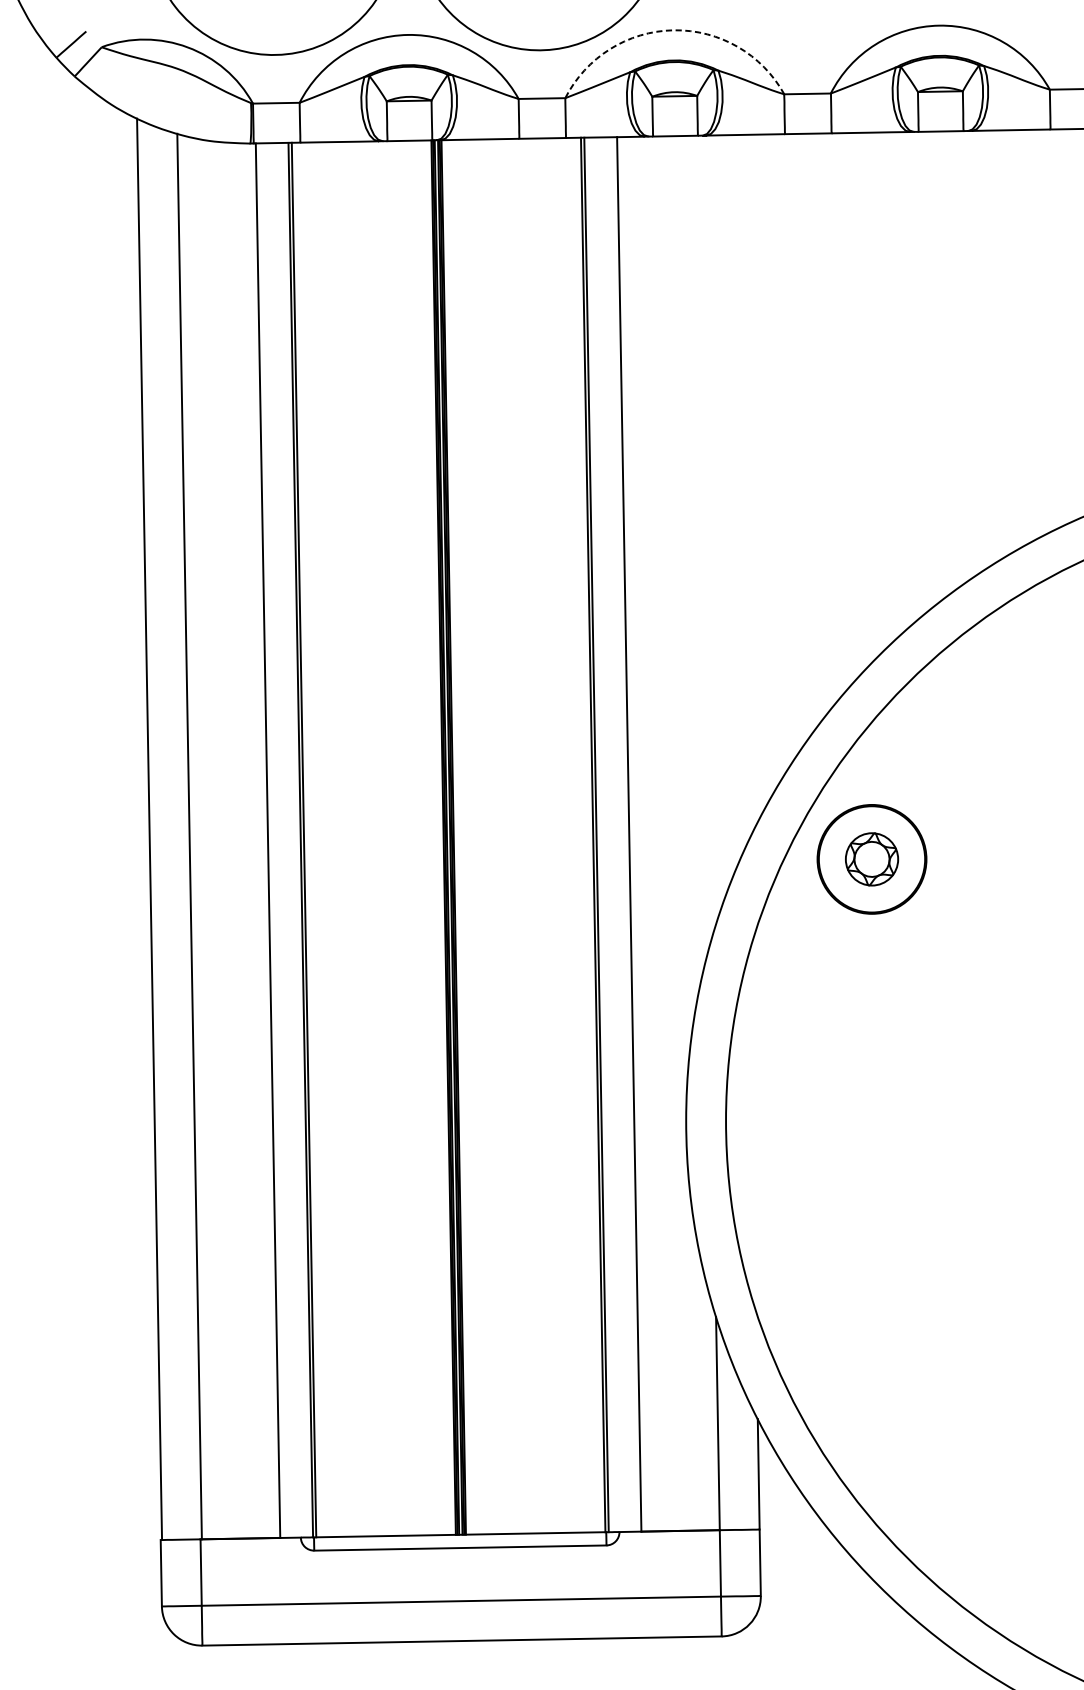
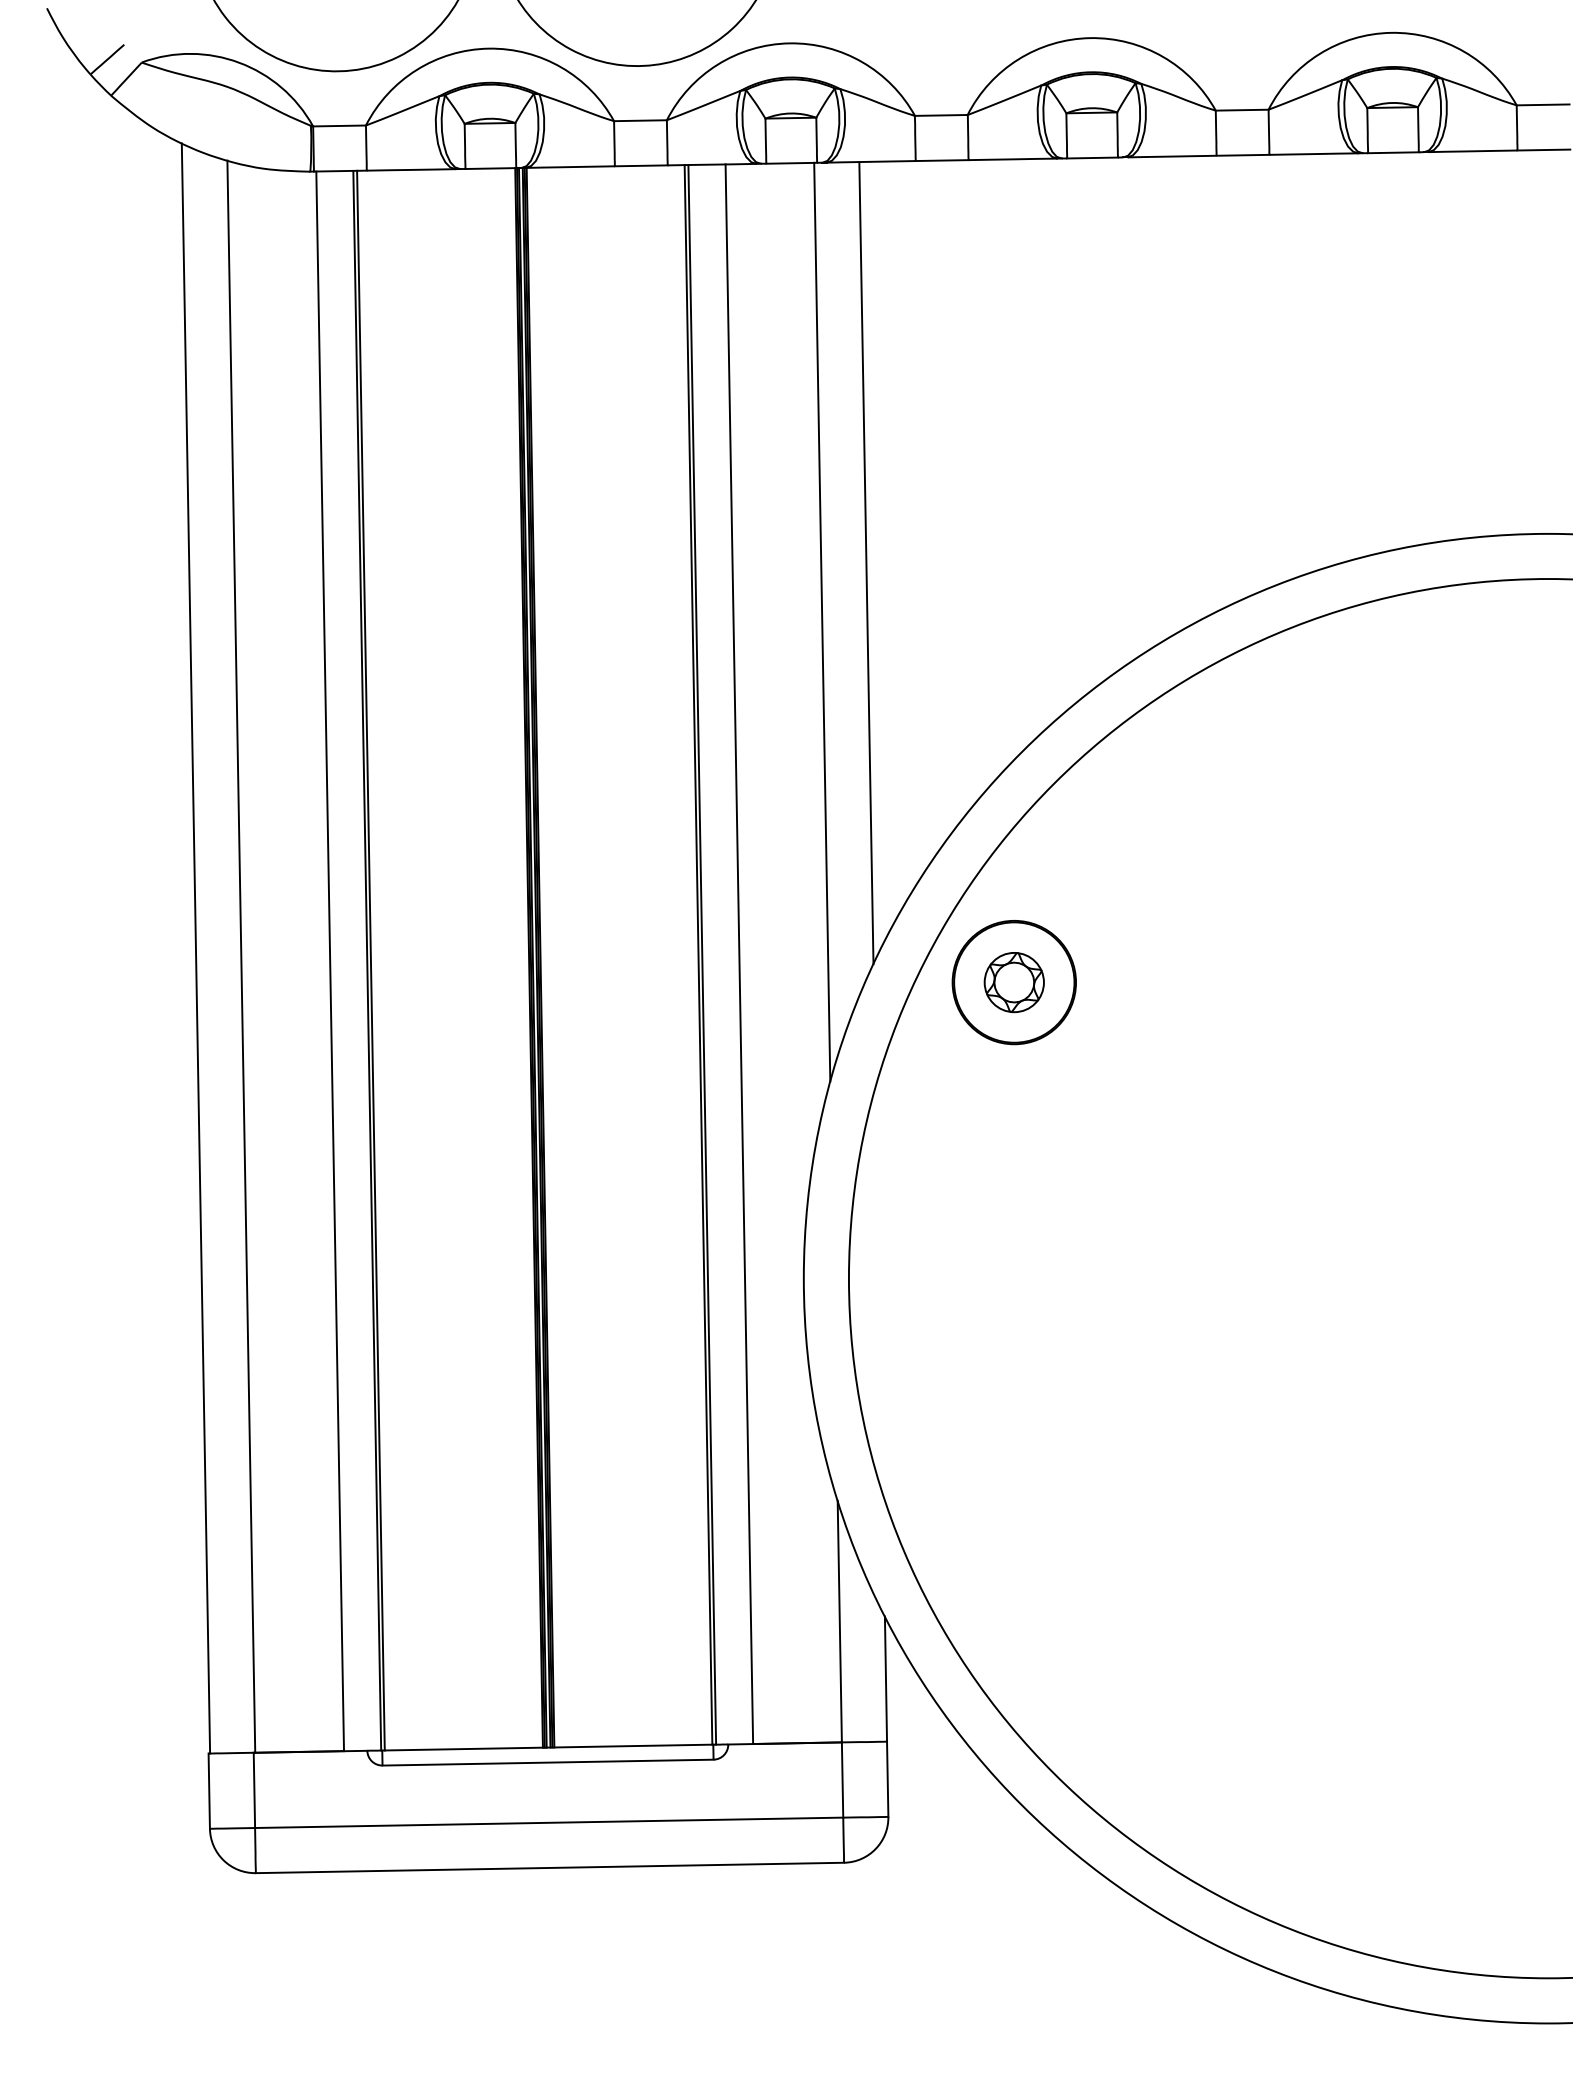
arc: (673, 30) -> (789, 43), dashed -> solid
line: (741, 489) -> (866, 563), added
line: (702, 540) -> (822, 621), added

